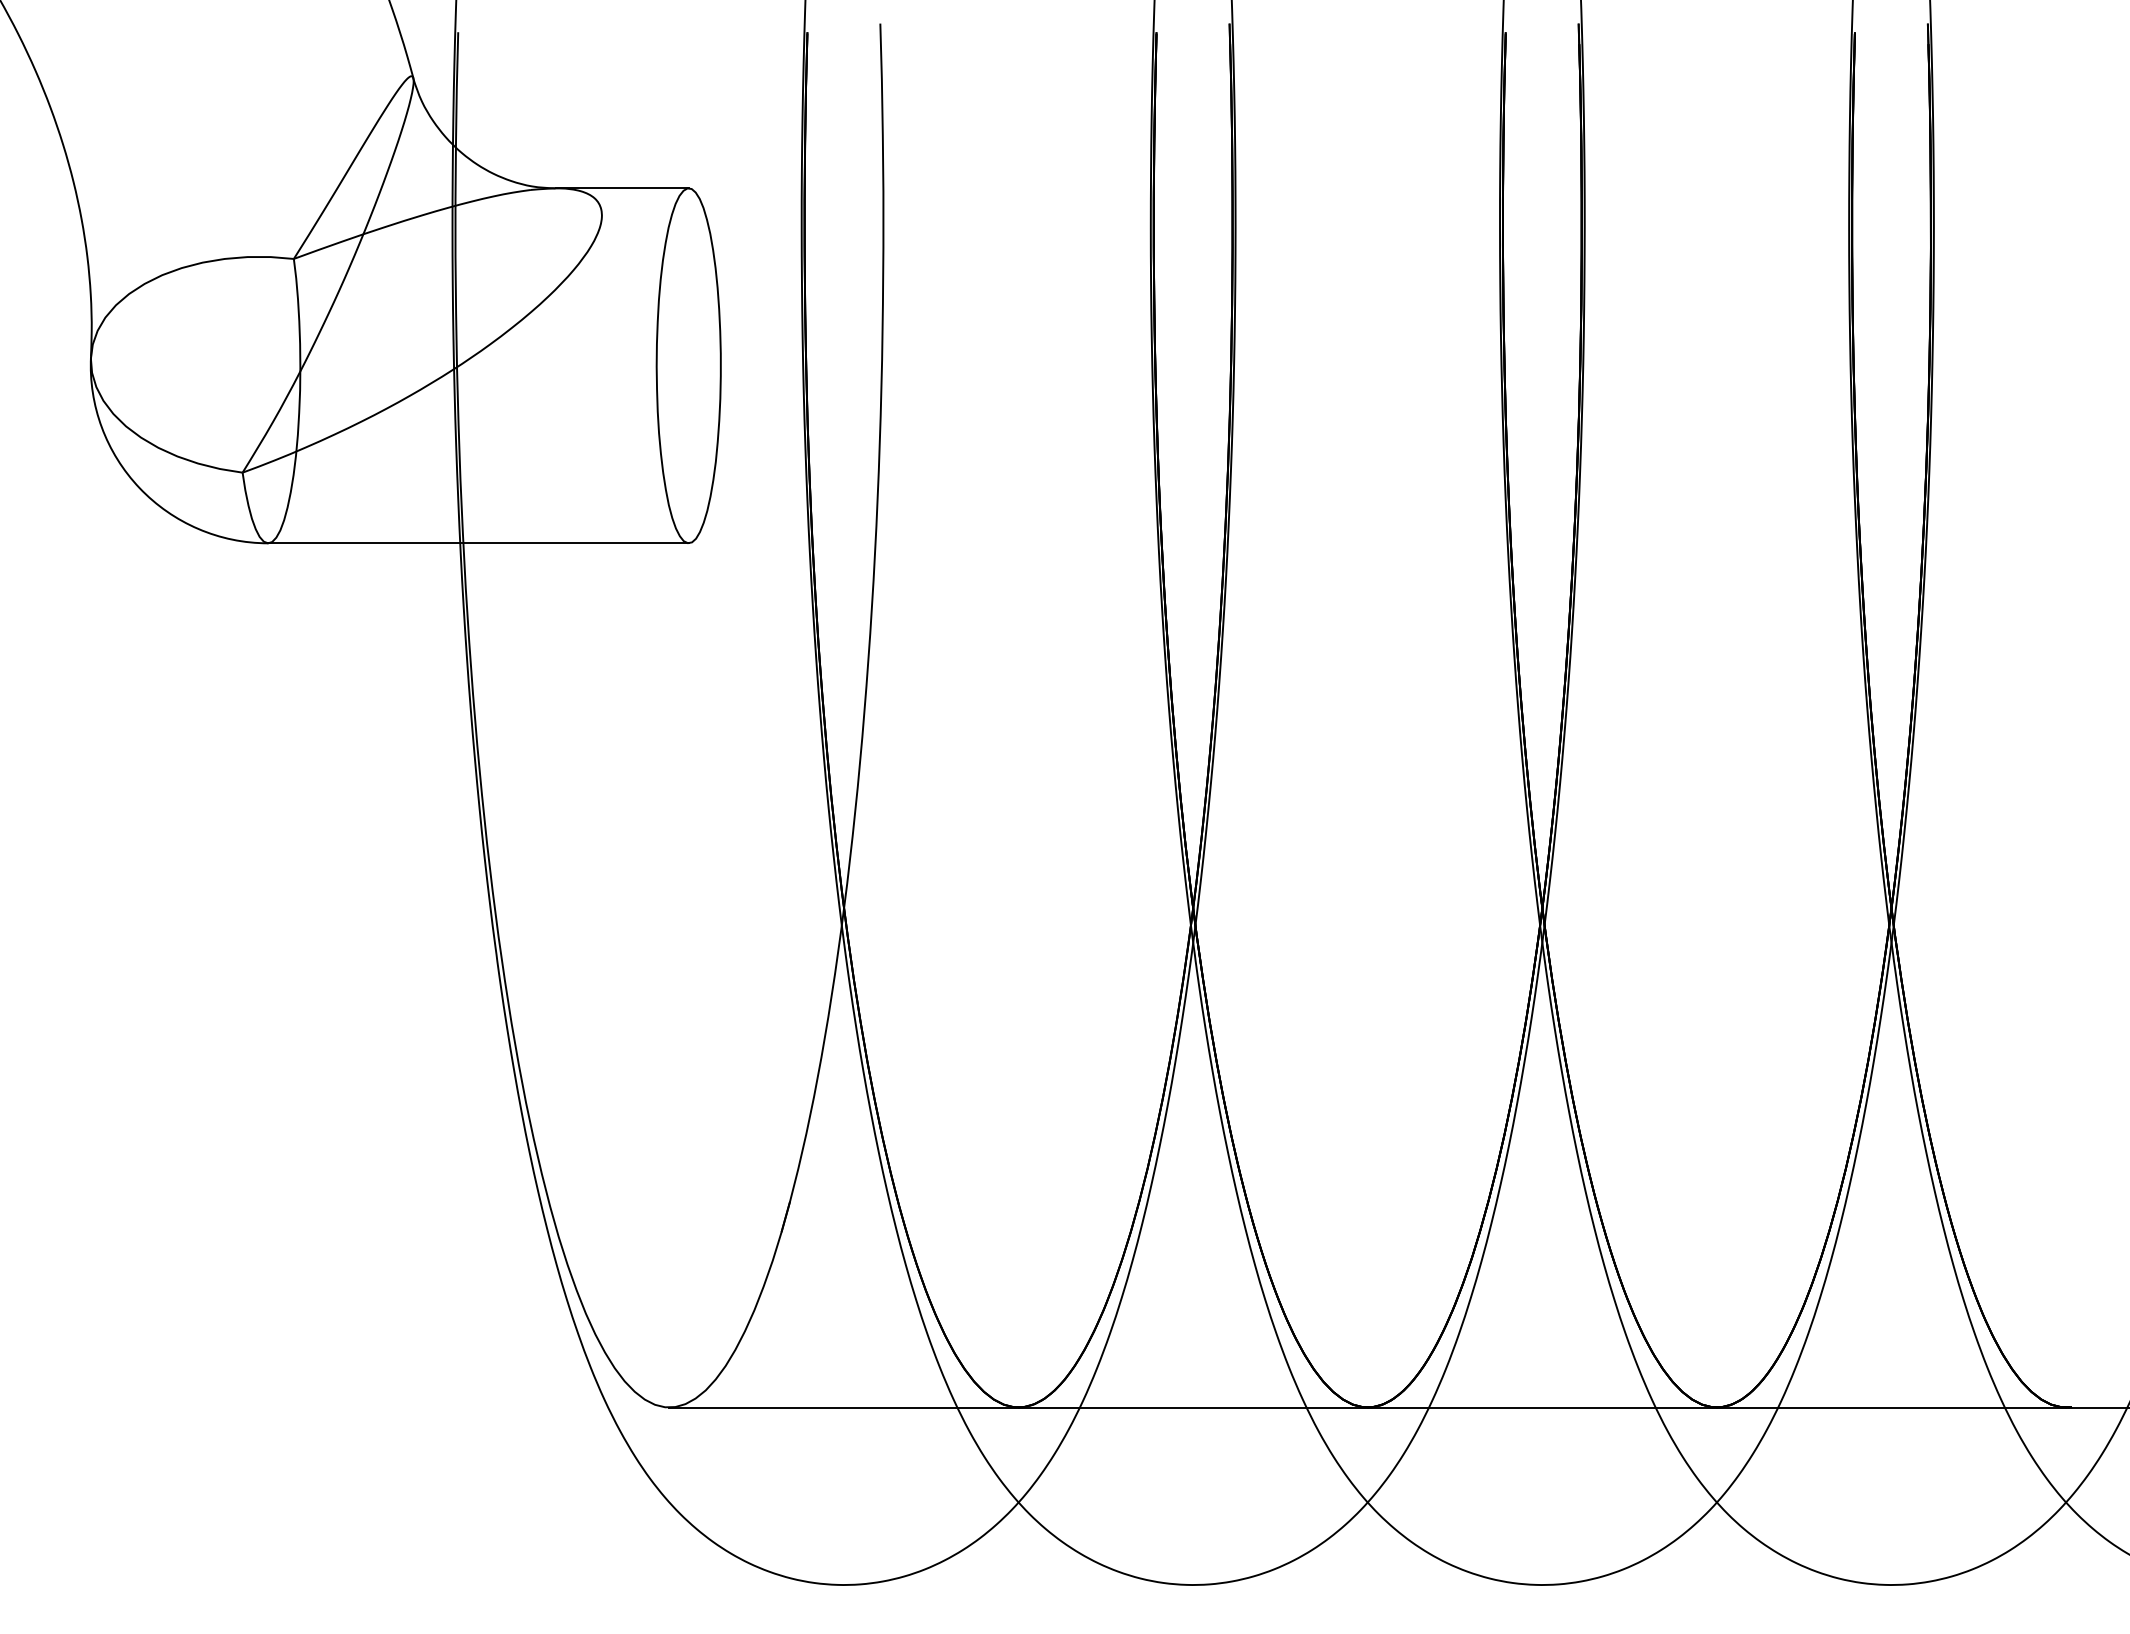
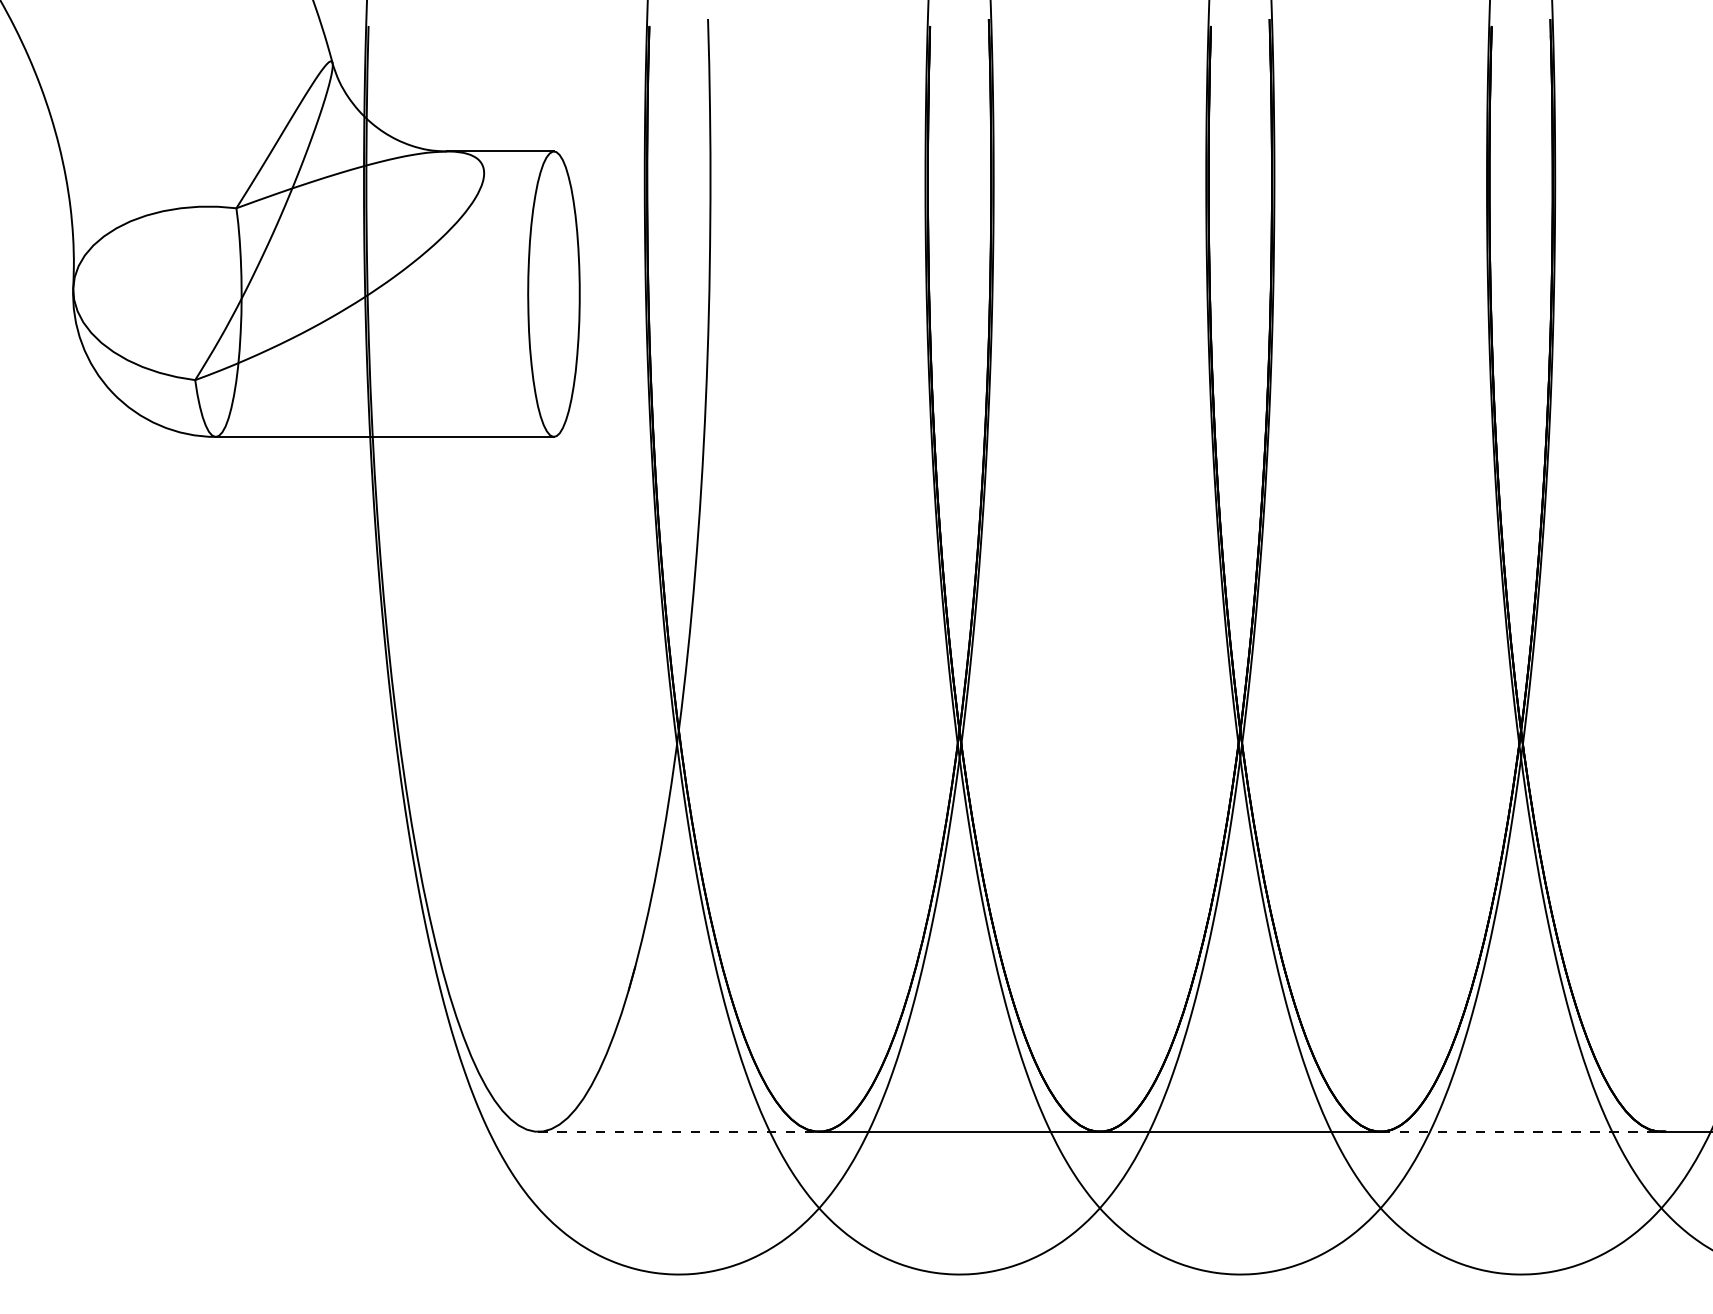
line: (844, 1407) -> (679, 1131), solid -> dashed
line: (1891, 1407) -> (1521, 1131), solid -> dashed

